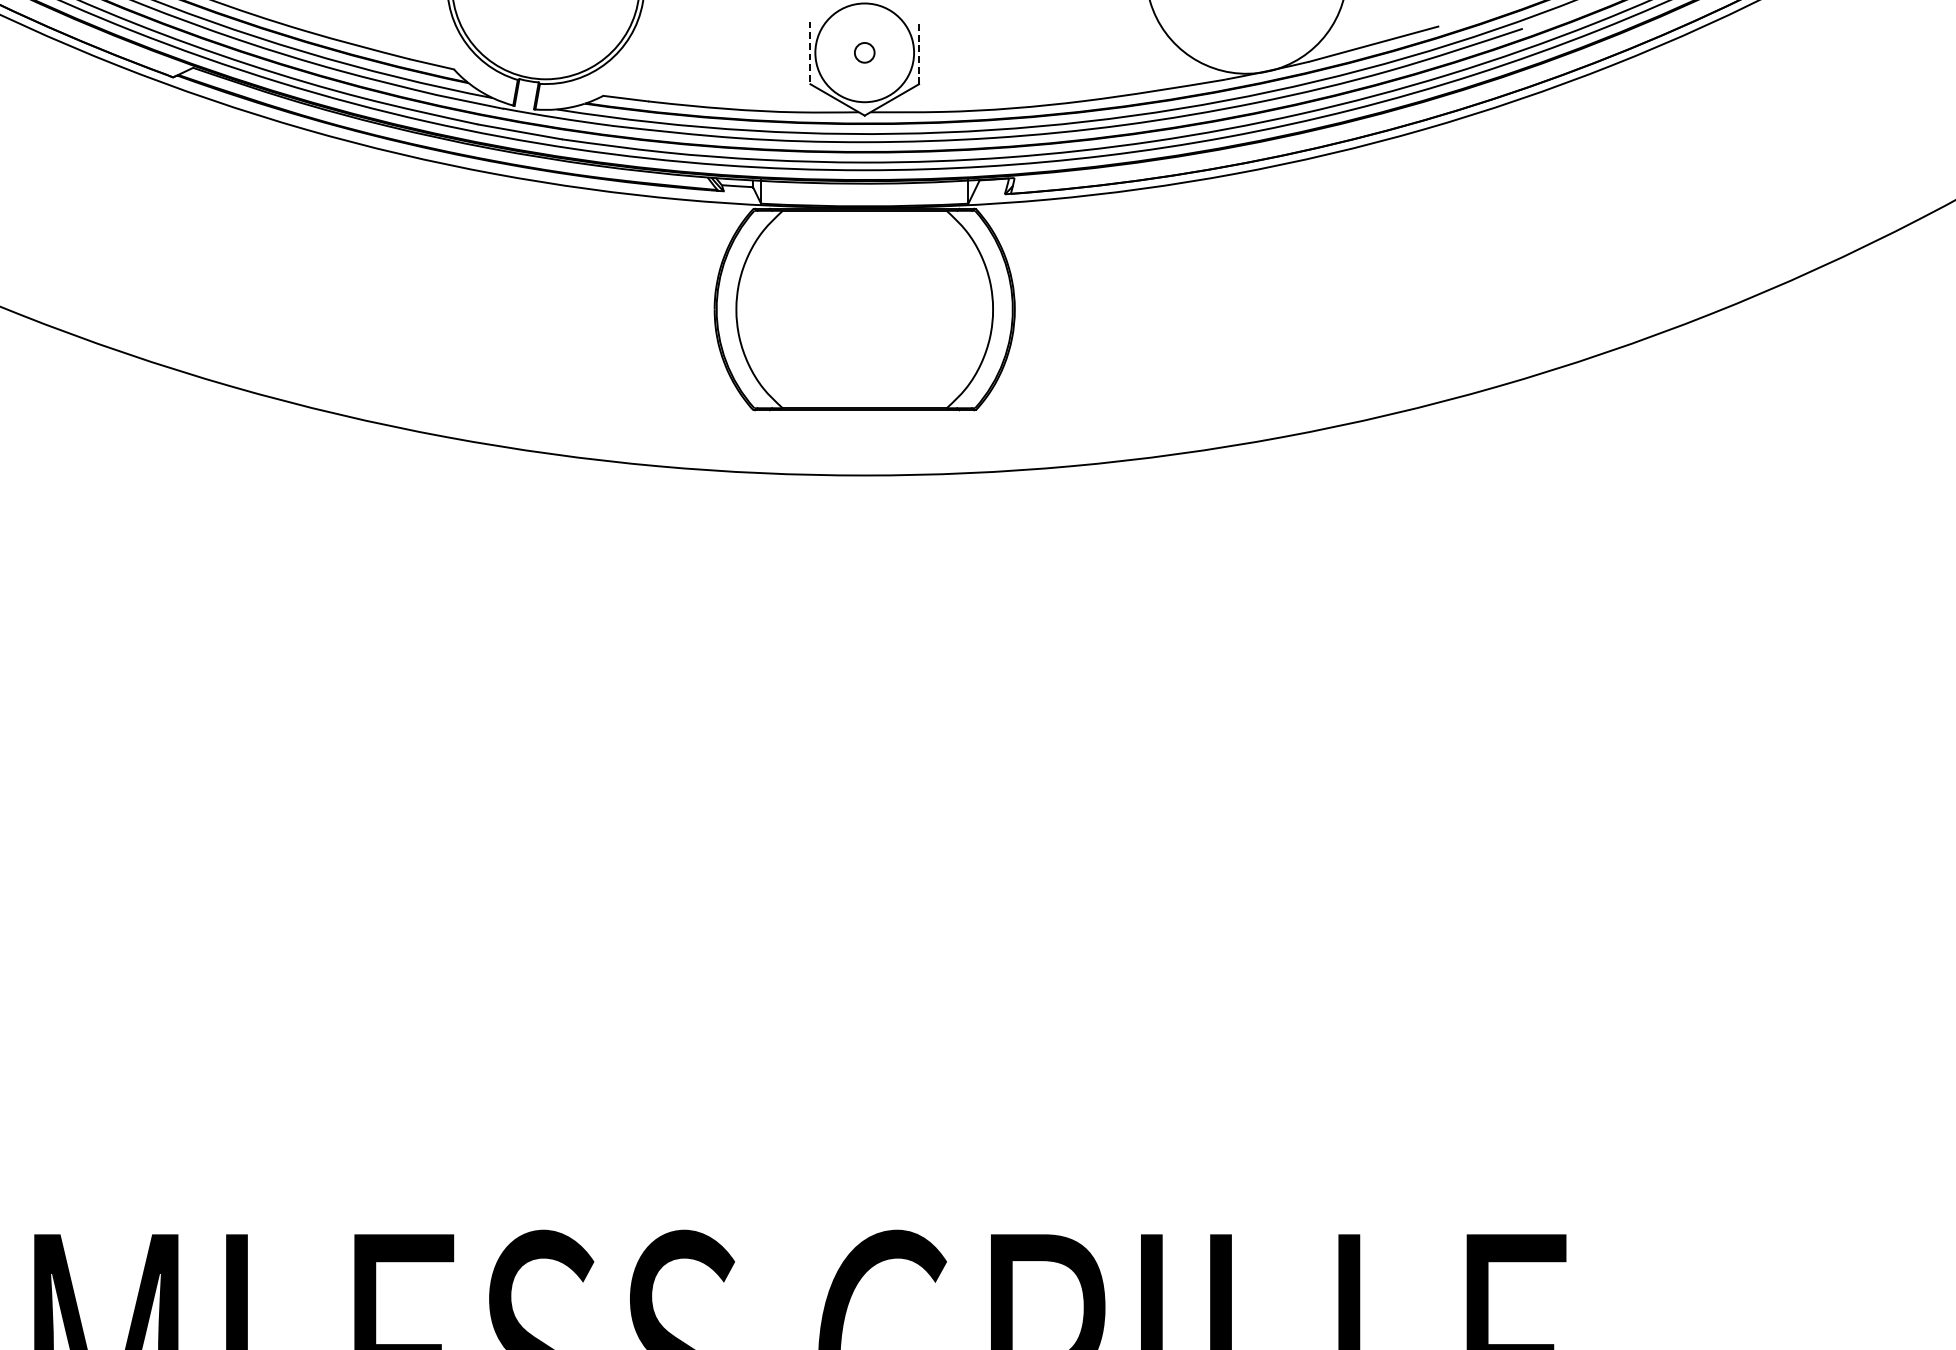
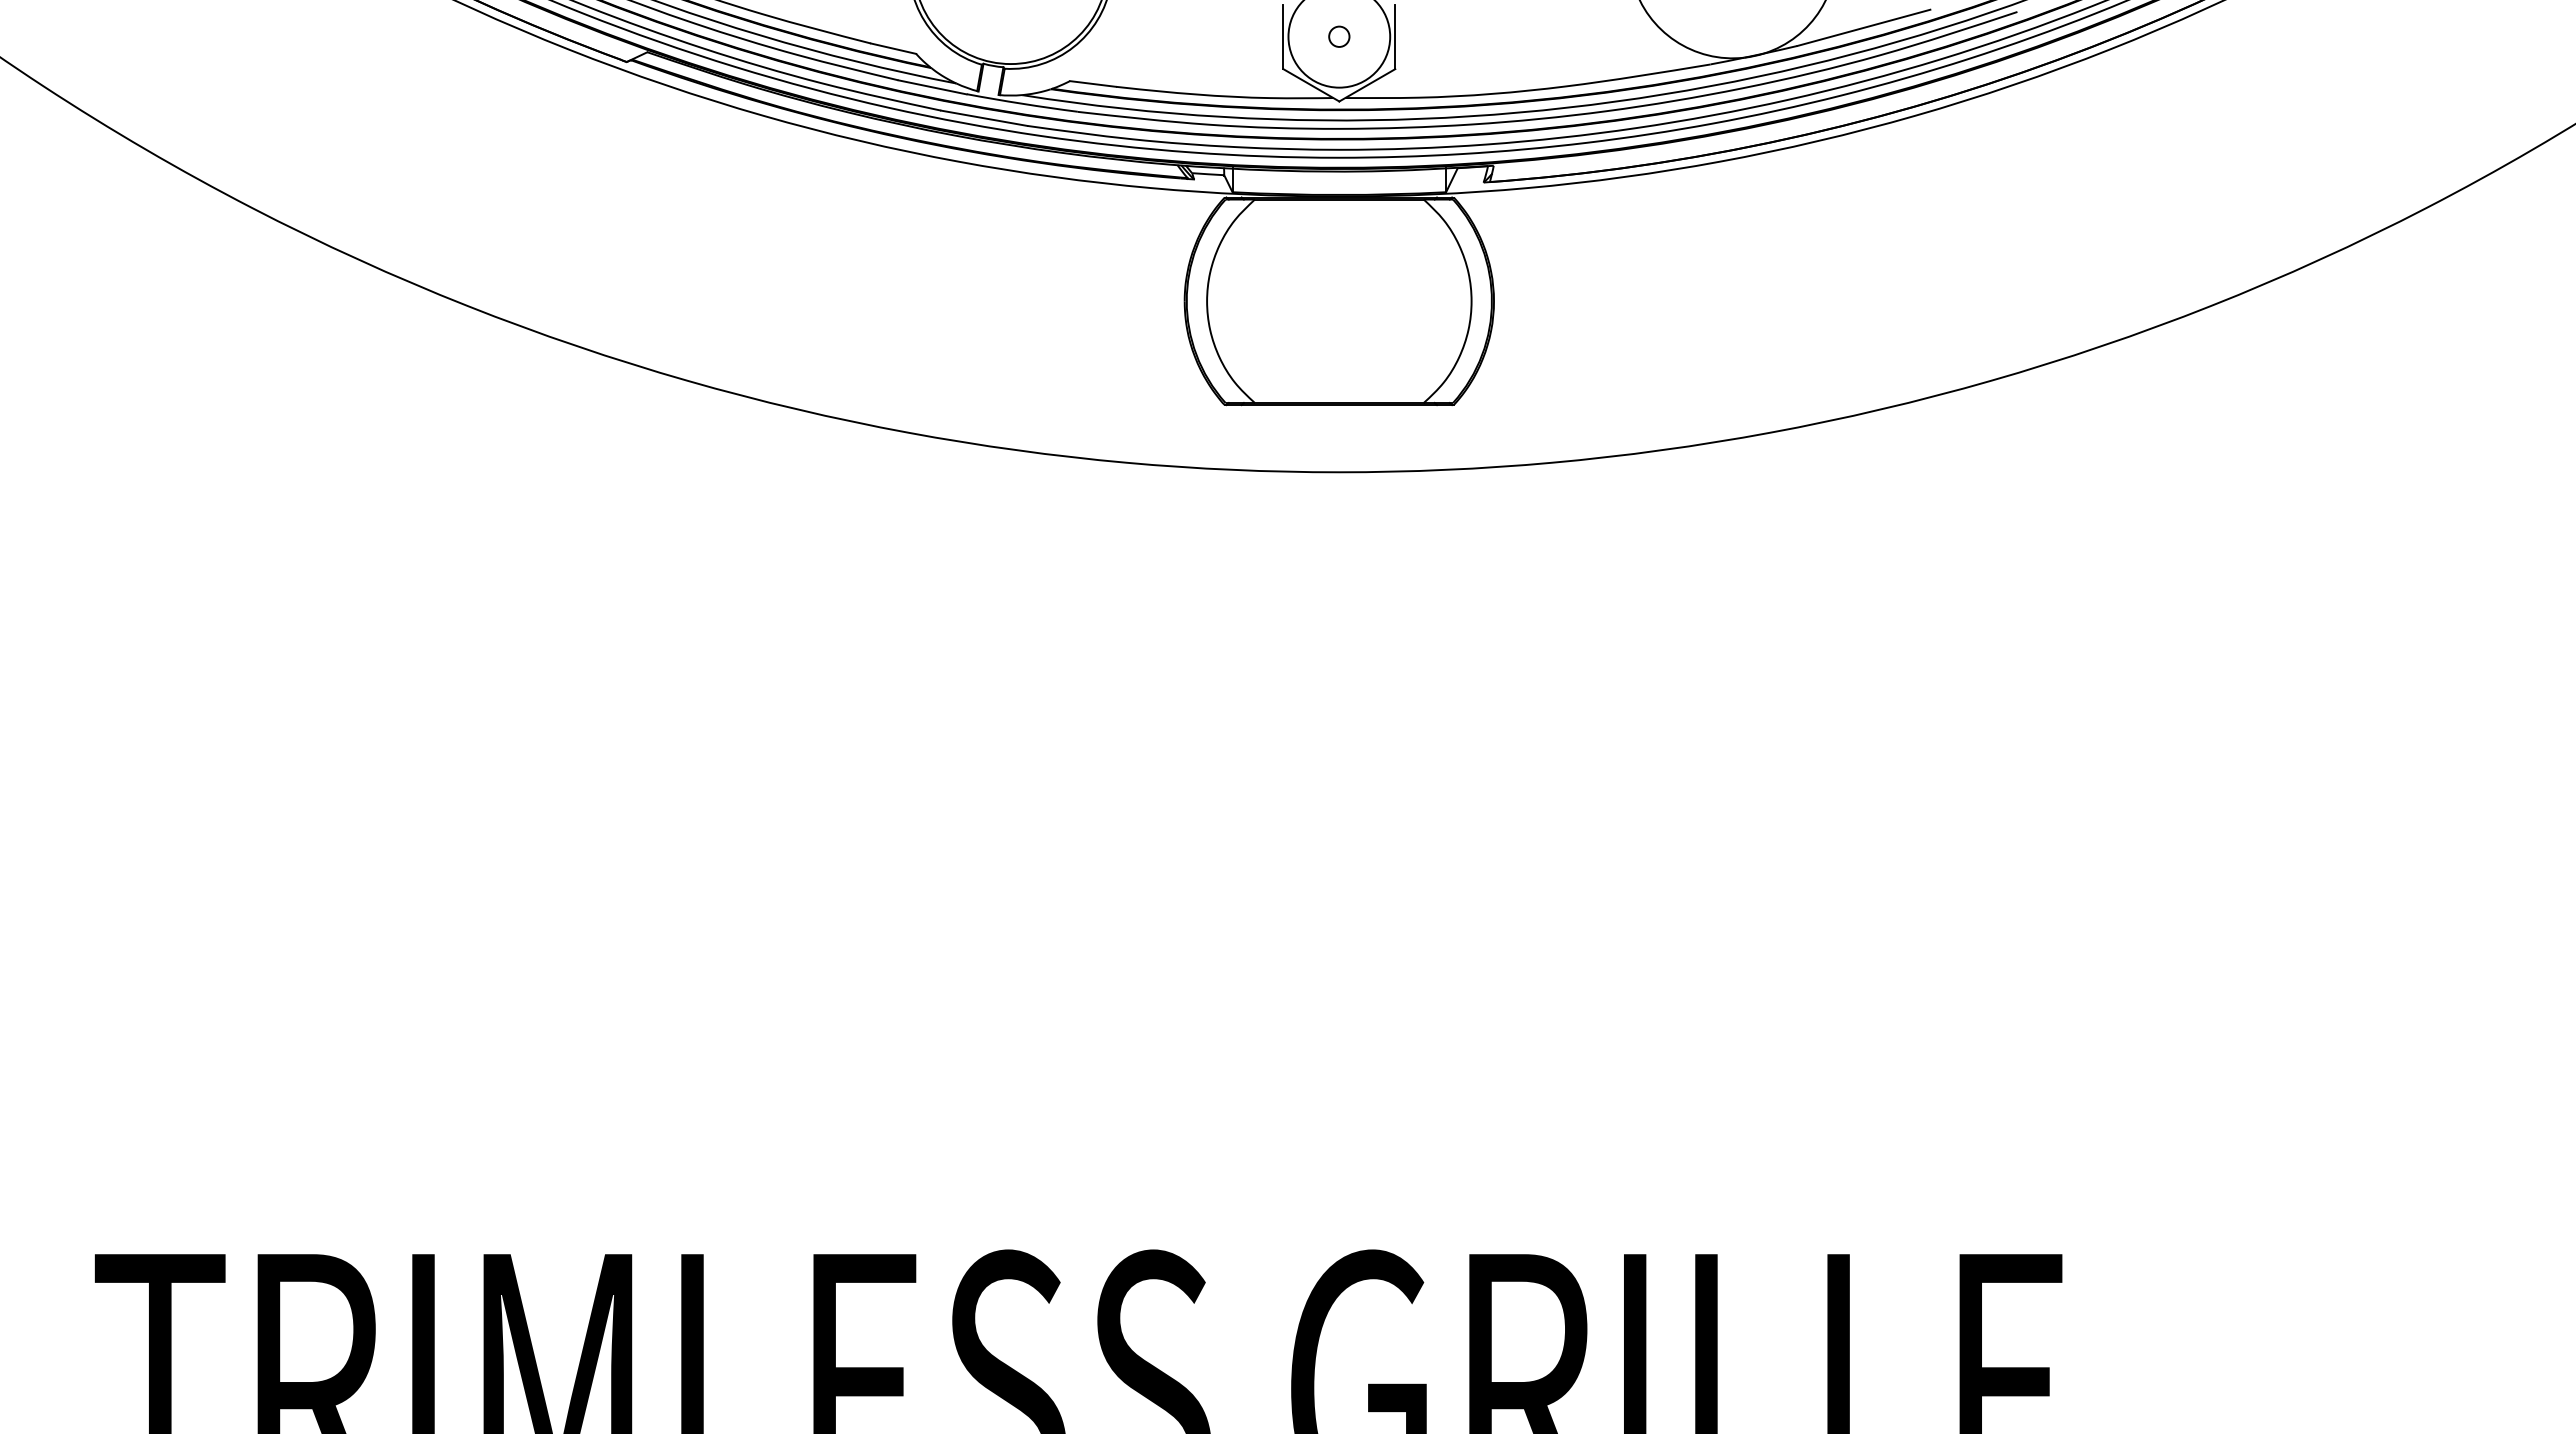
line: (919, 52) -> (1395, 36), dashed -> solid
line: (810, 53) -> (1283, 37), dashed -> solid

